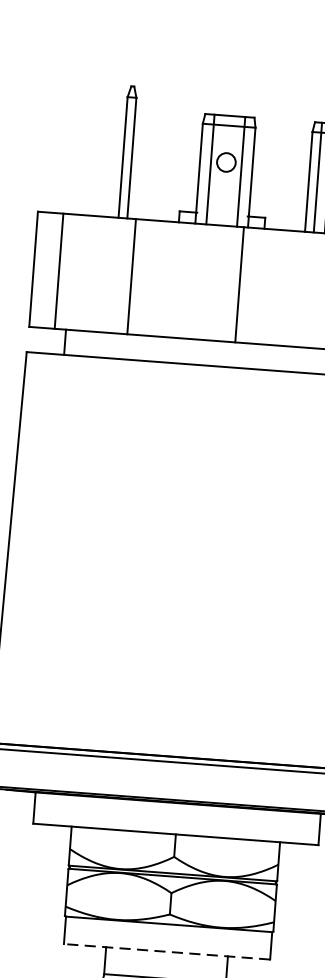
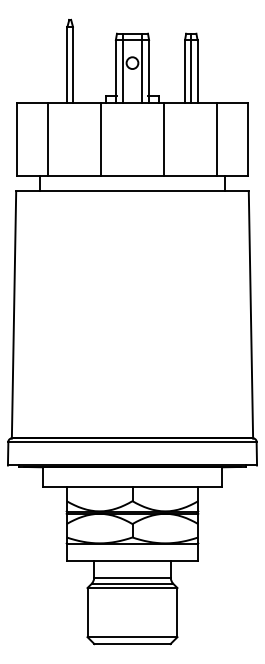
line: (58, 270) -> (47, 138), moved
line: (131, 275) -> (101, 138), moved
line: (239, 283) -> (163, 138), moved
line: (167, 952) -> (132, 561), dashed -> solid

